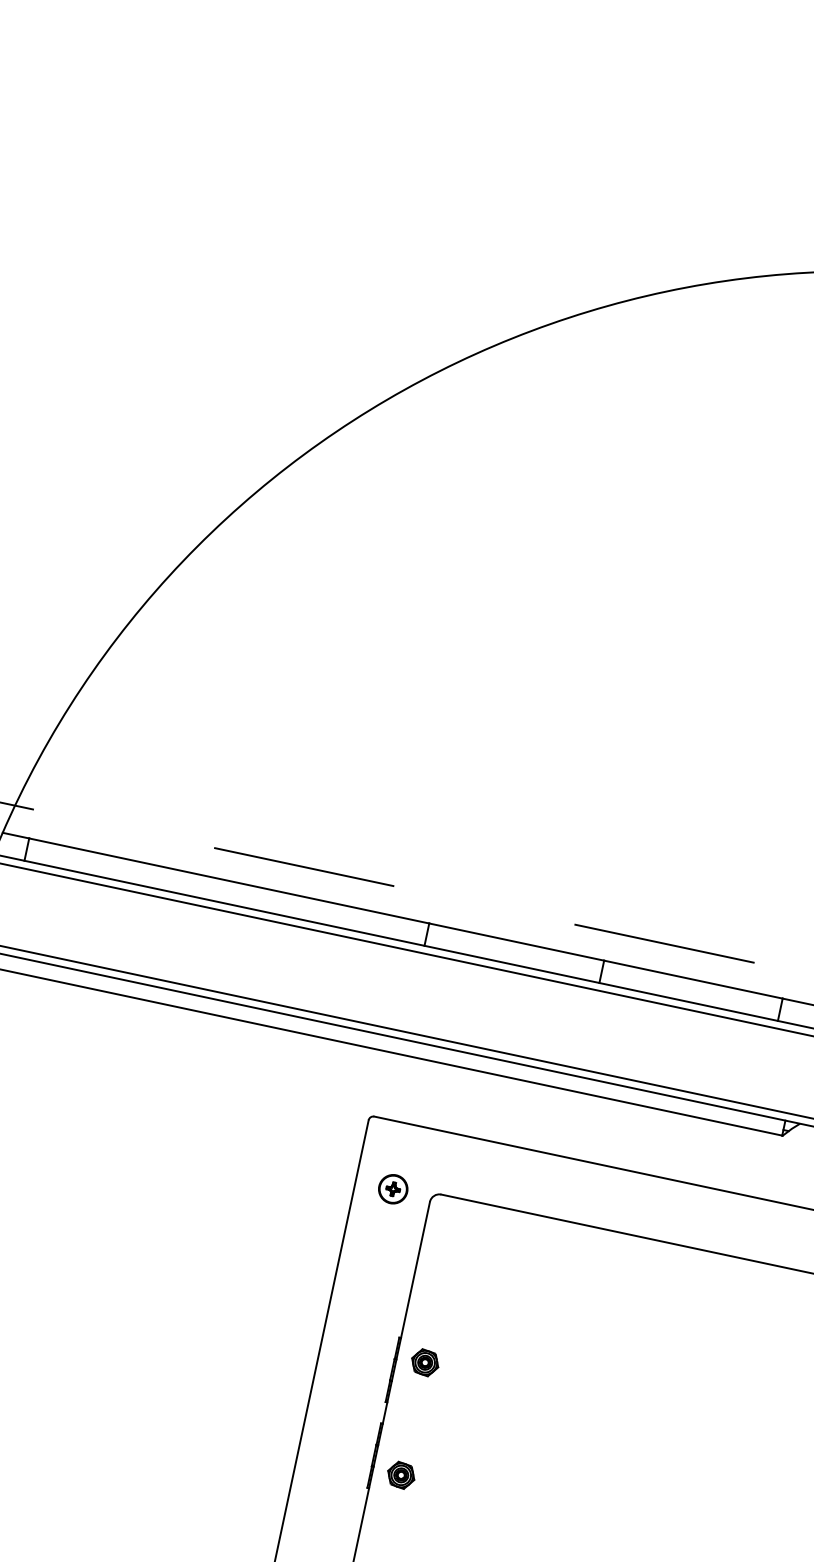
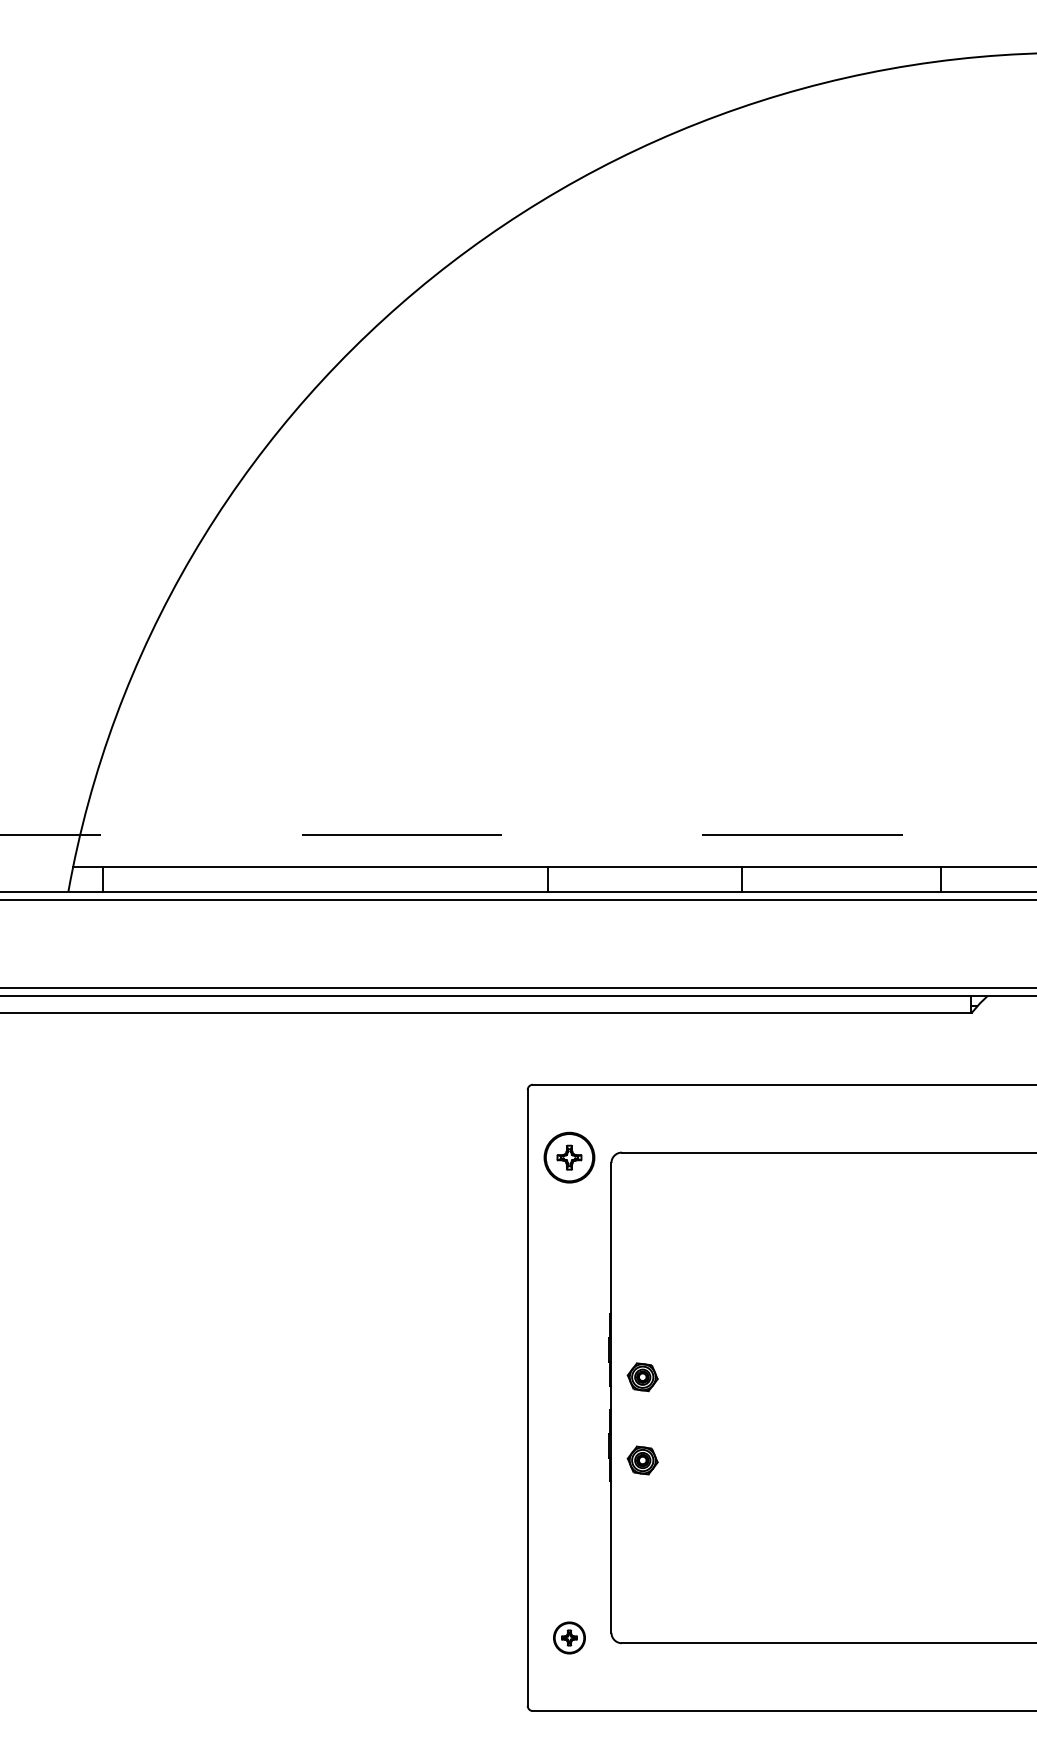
part: (393, 1188) -> (569, 1157), size x1.6
part: (424, 1362) -> (642, 1377), moved

